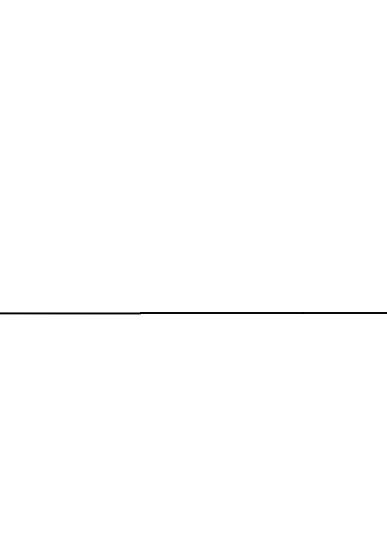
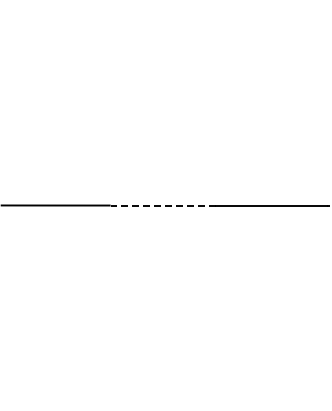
line: (222, 313) -> (163, 205), solid -> dashed

